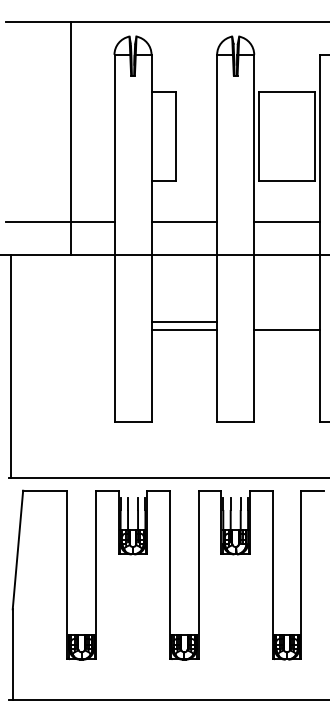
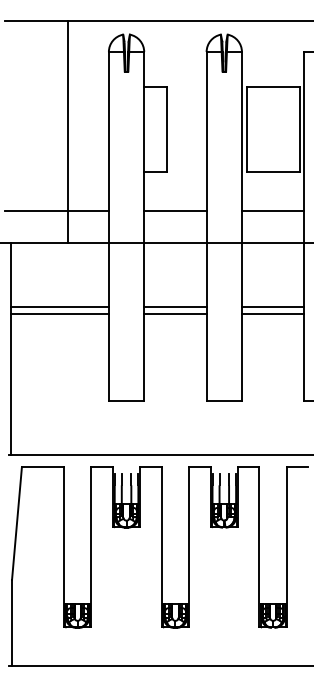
line: (62, 322) -> (59, 306), added
line: (286, 322) -> (272, 306), added
line: (62, 329) -> (59, 313), added

